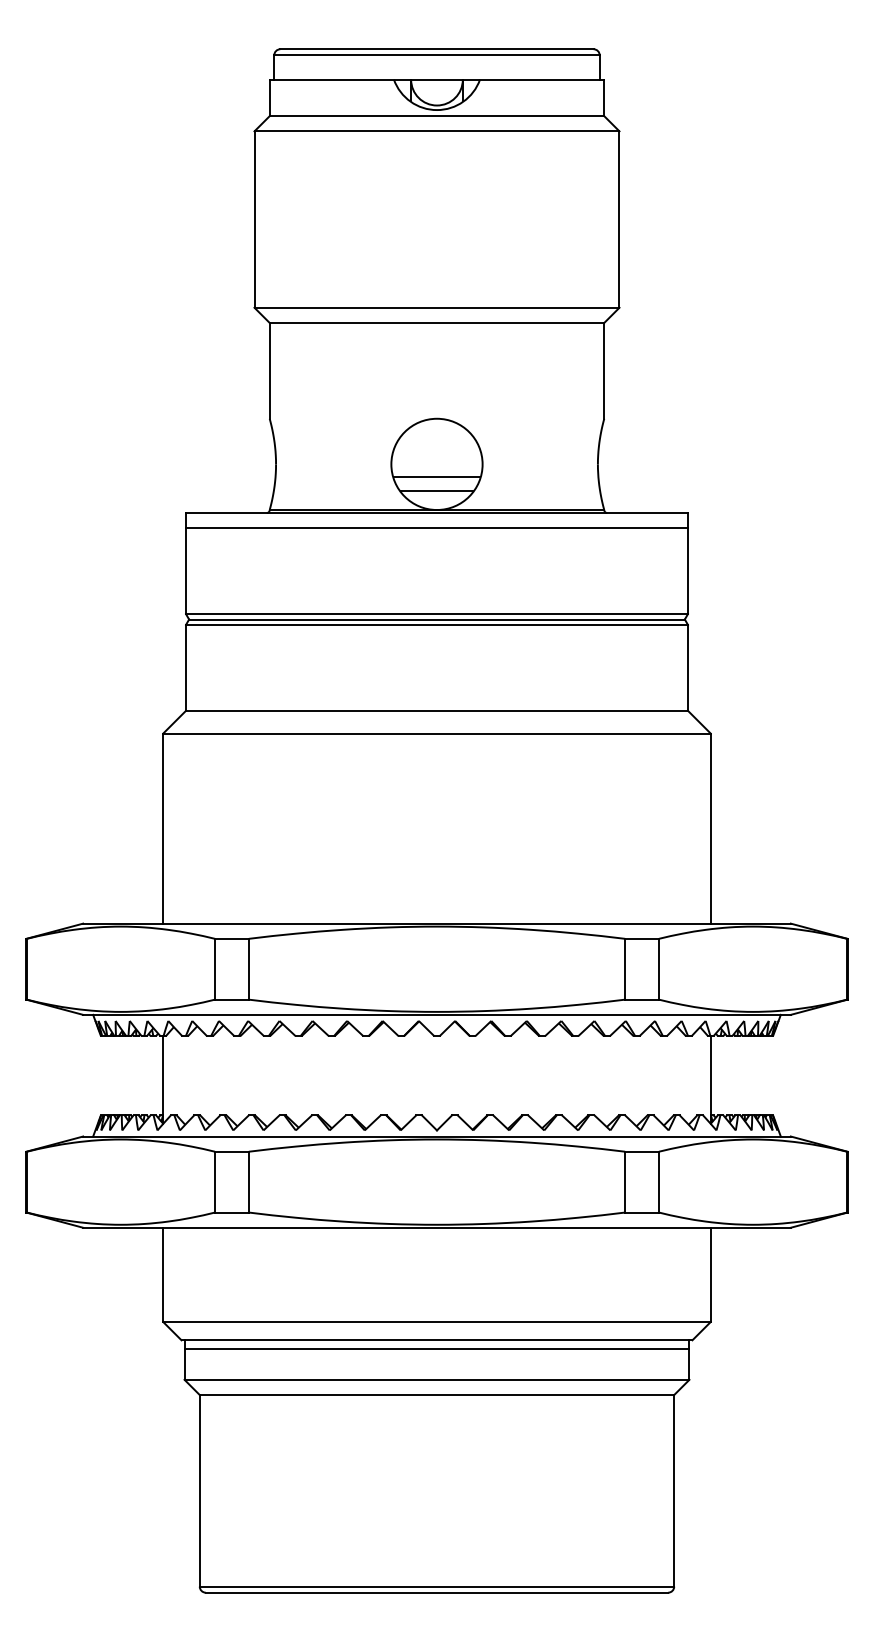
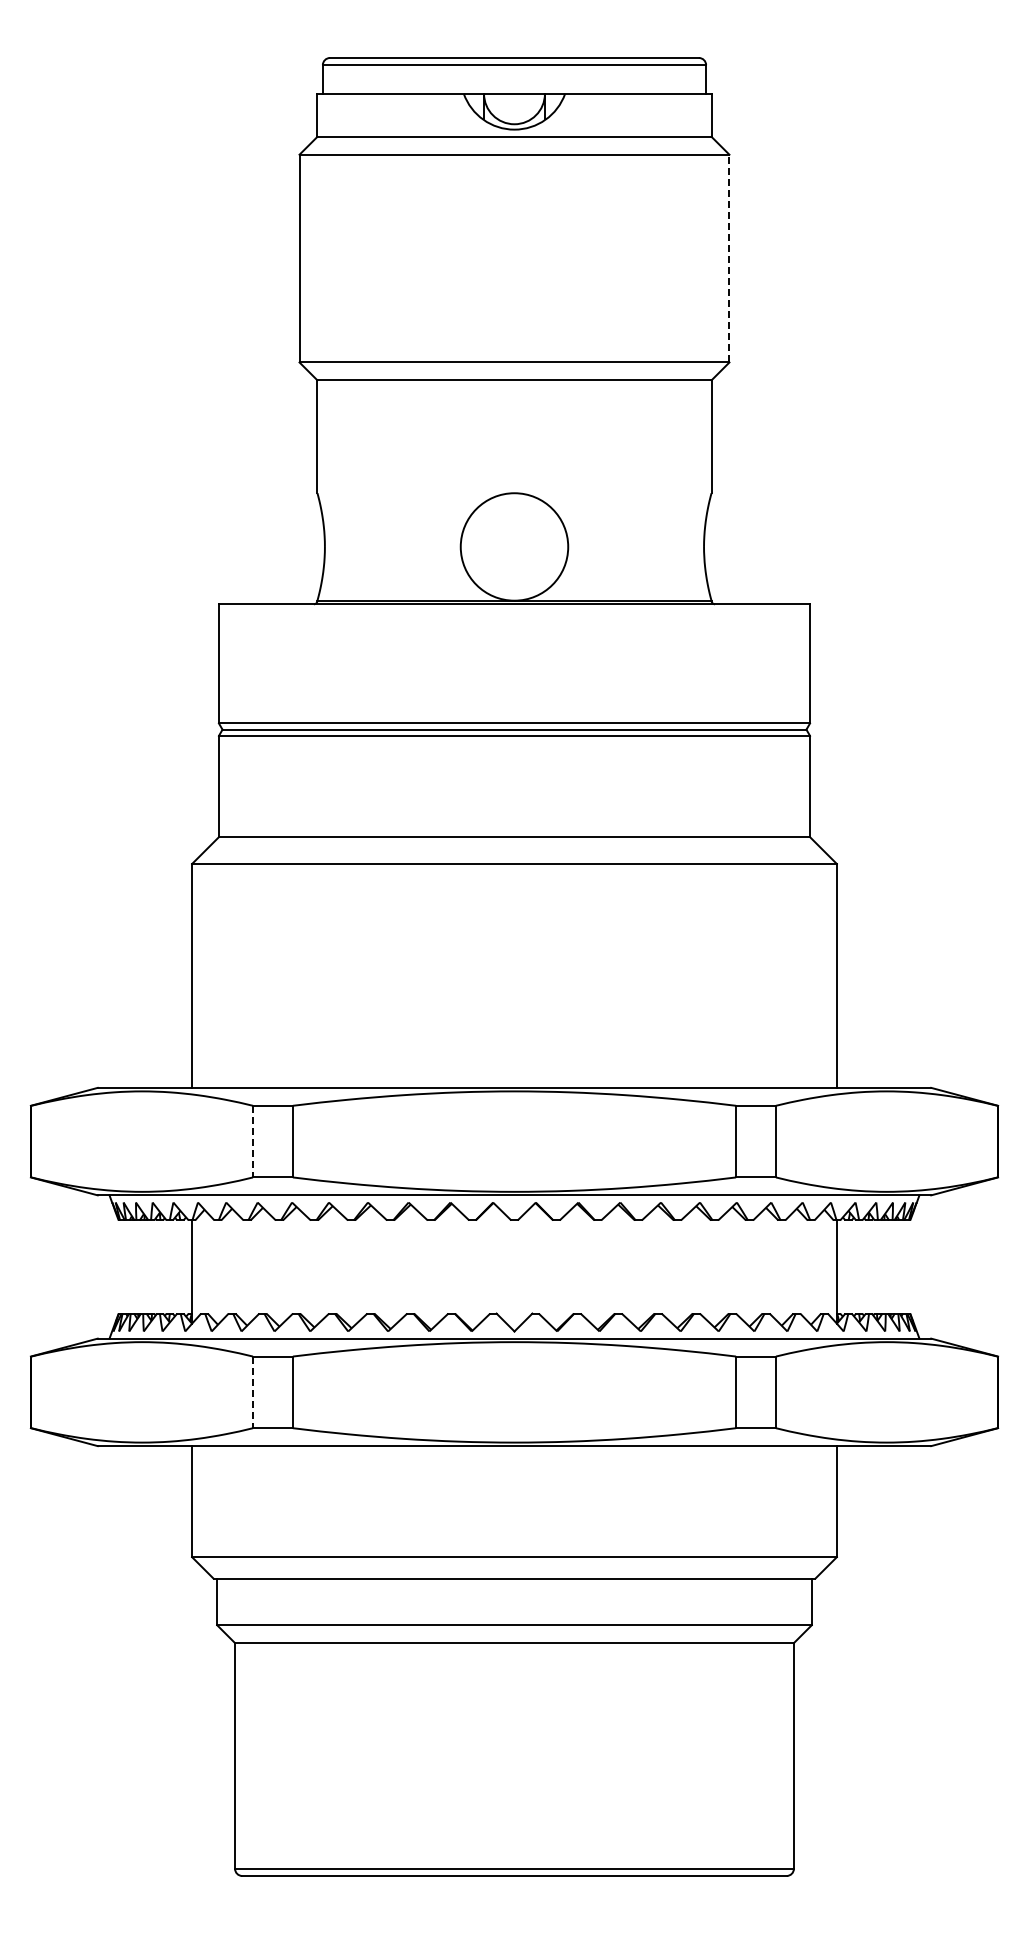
line: (619, 219) -> (729, 258), solid -> dashed
line: (437, 476) -> (514, 561), removed
line: (436, 491) -> (513, 578), removed
line: (437, 528) -> (514, 622), removed
line: (214, 969) -> (252, 1141), solid -> dashed
line: (214, 1182) -> (252, 1392), solid -> dashed
line: (437, 1349) -> (514, 1589), removed

